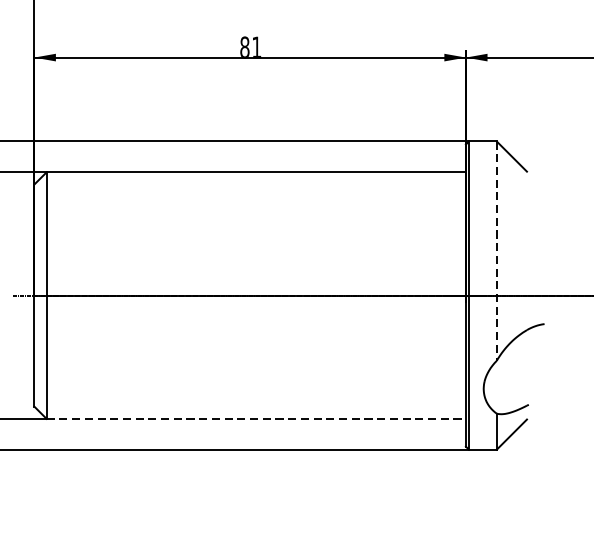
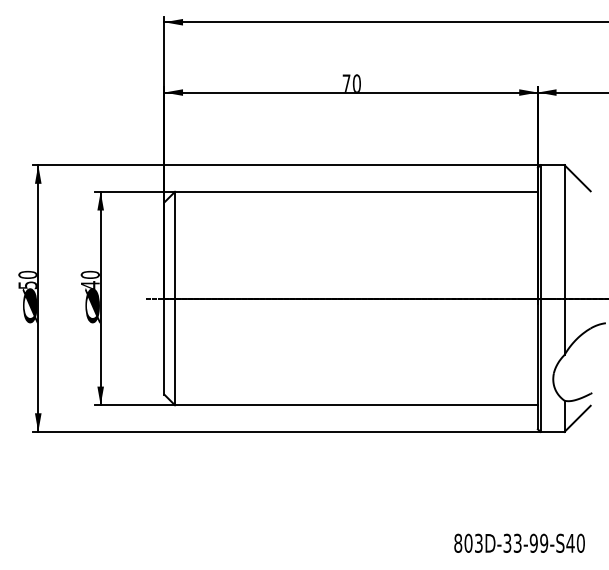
text: (250, 45) -> (351, 82), 81 -> 70
line: (496, 251) -> (564, 260), dashed -> solid
line: (256, 419) -> (356, 405), dashed -> solid

